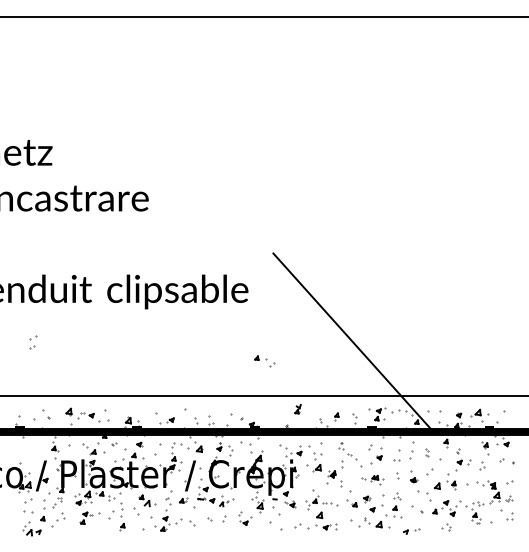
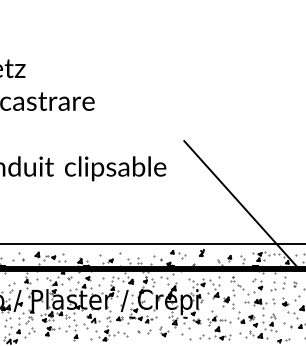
part: (33, 342) -> (11, 287), moved
part: (264, 361) -> (177, 254), moved
part: (372, 479) -> (255, 303), size x1.43

